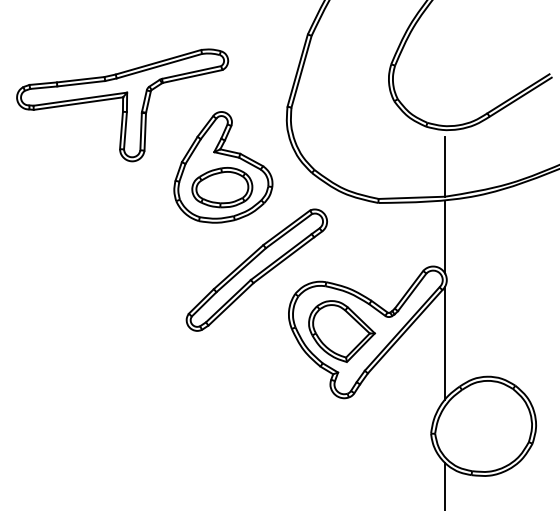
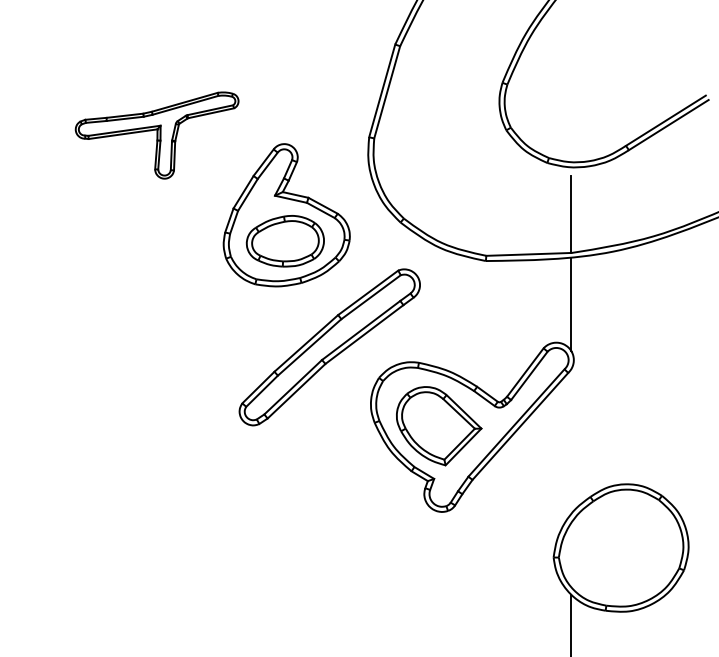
part: (122, 105) -> (156, 135), size x0.6
line: (444, 343) -> (571, 441), removed

